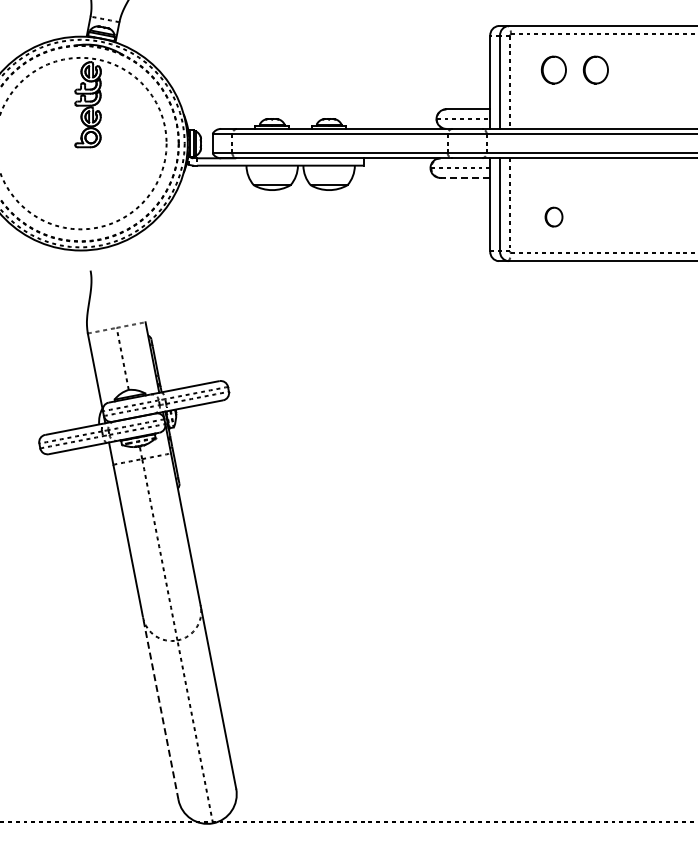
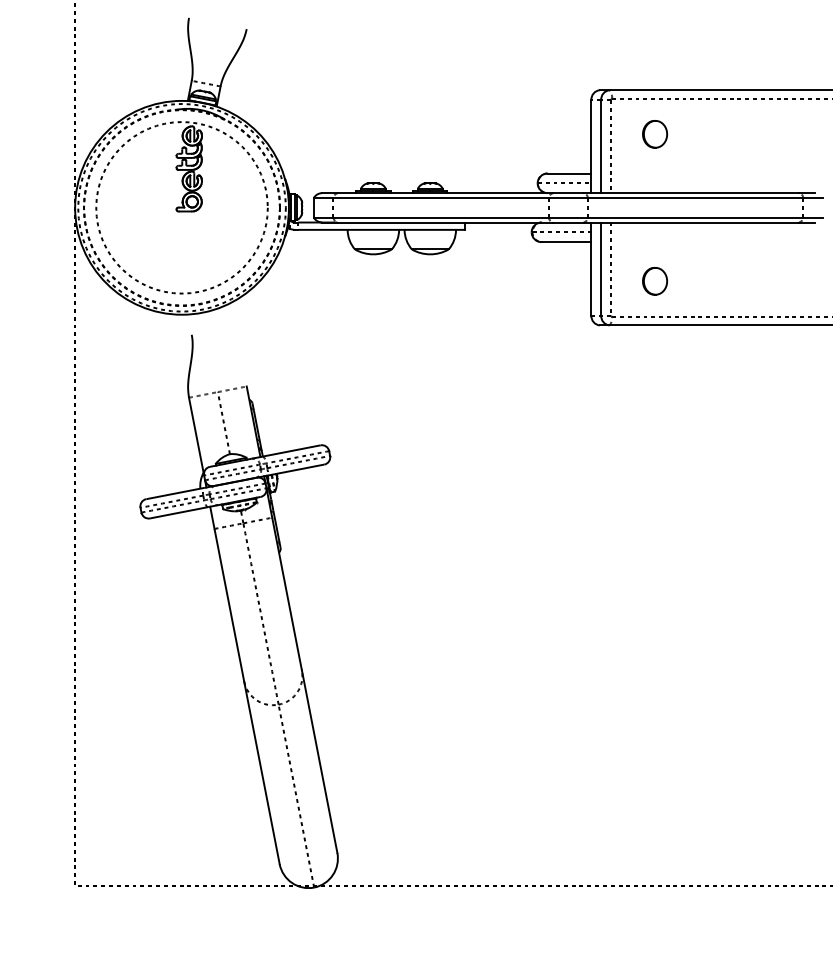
part: (596, 70) -> (697, 134), removed
line: (465, 178) -> (566, 242), dashed -> solid
part: (554, 217) -> (655, 281), size x1.43
line: (160, 708) -> (261, 772), dashed -> solid

